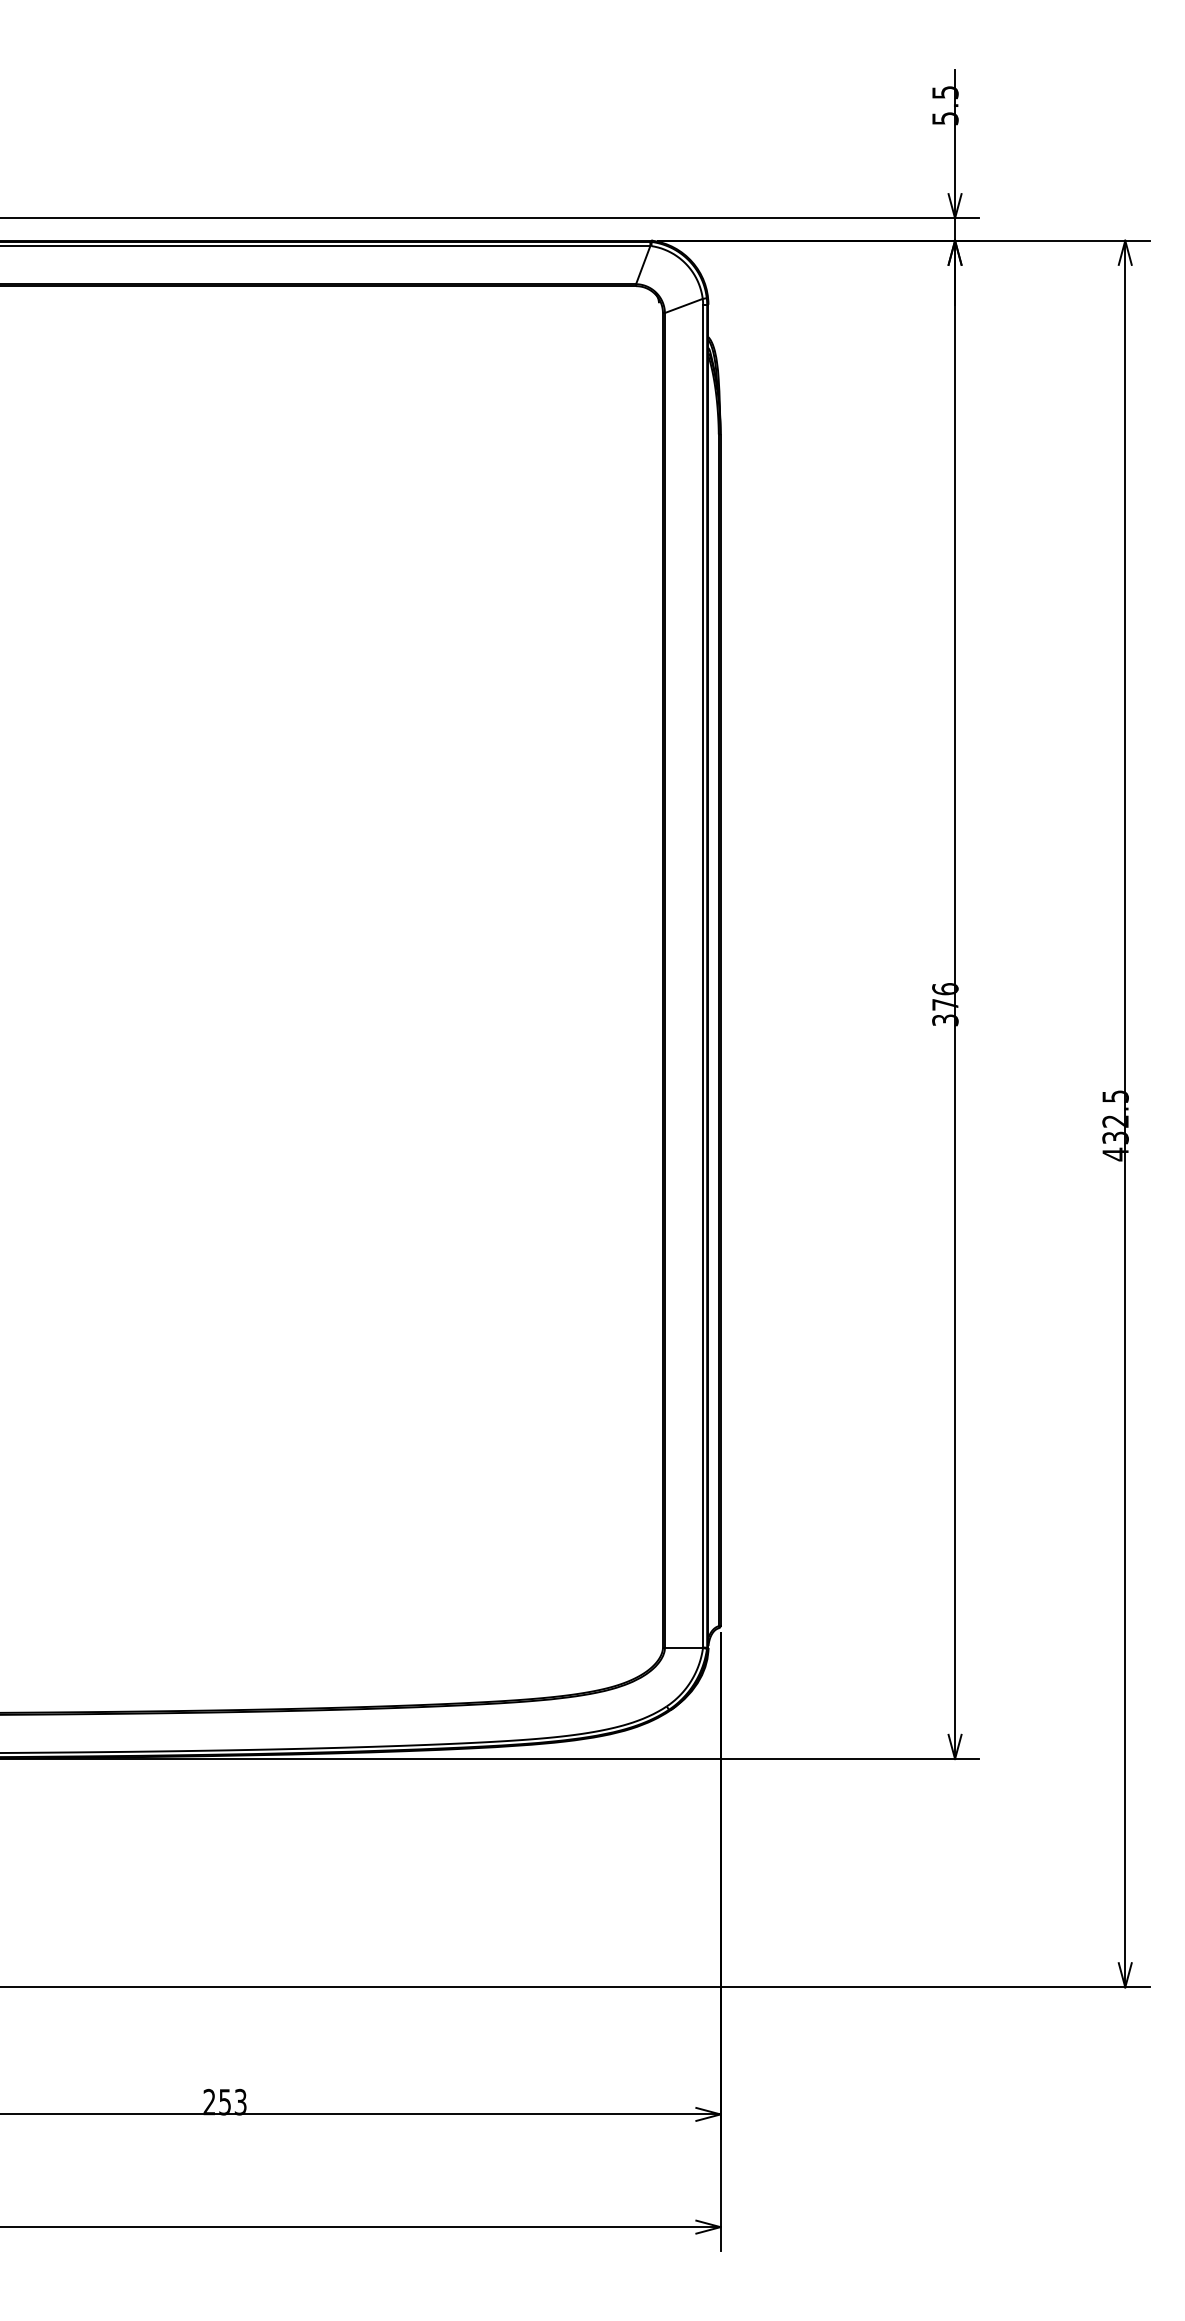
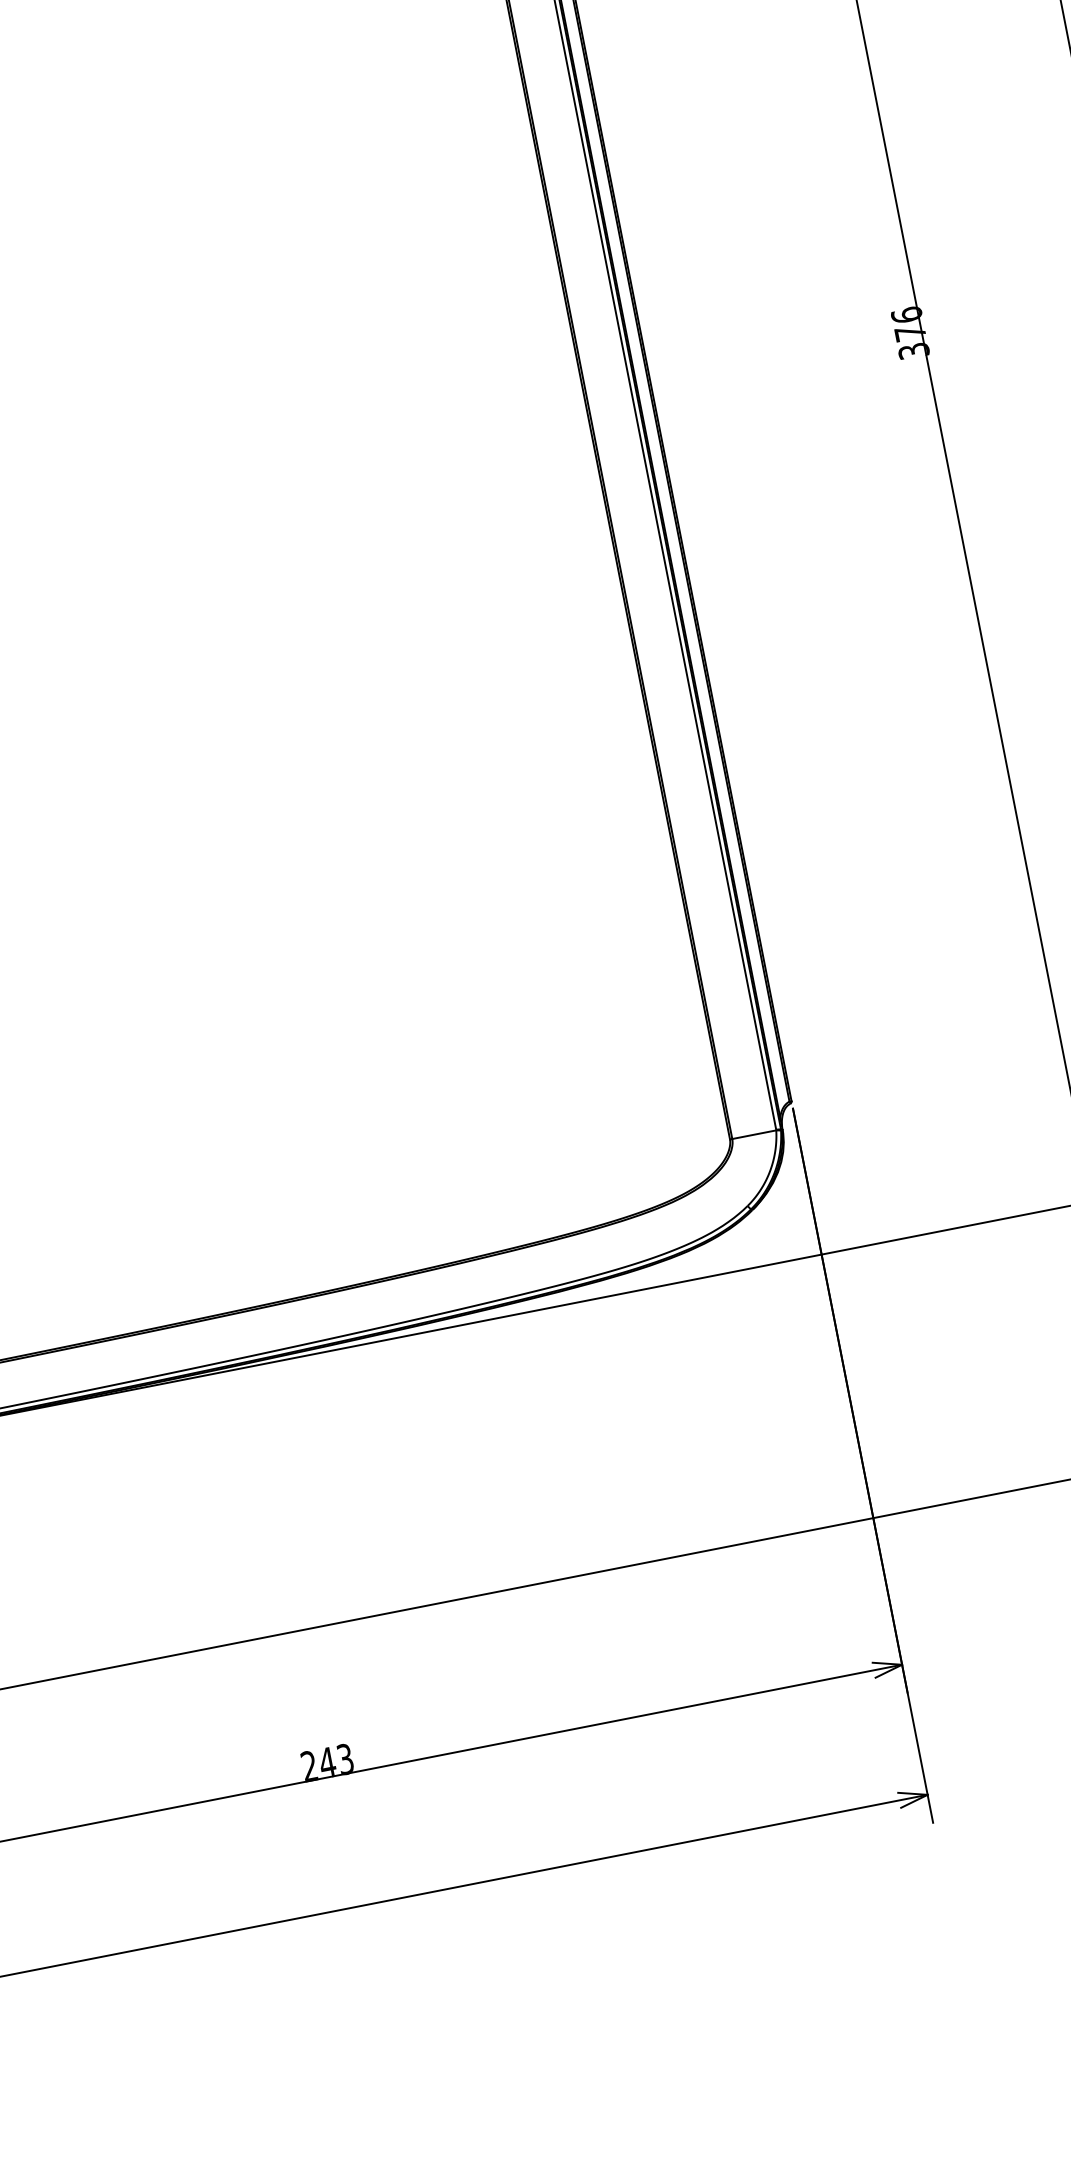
text: (224, 2102) -> (326, 1763), 253 -> 243

